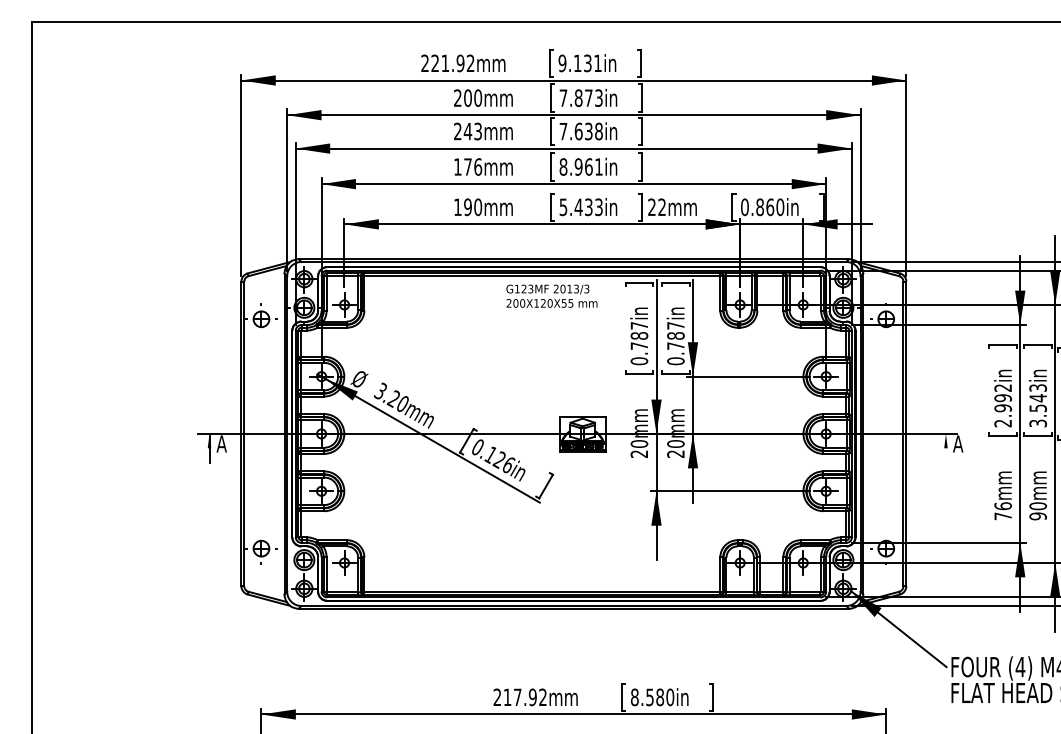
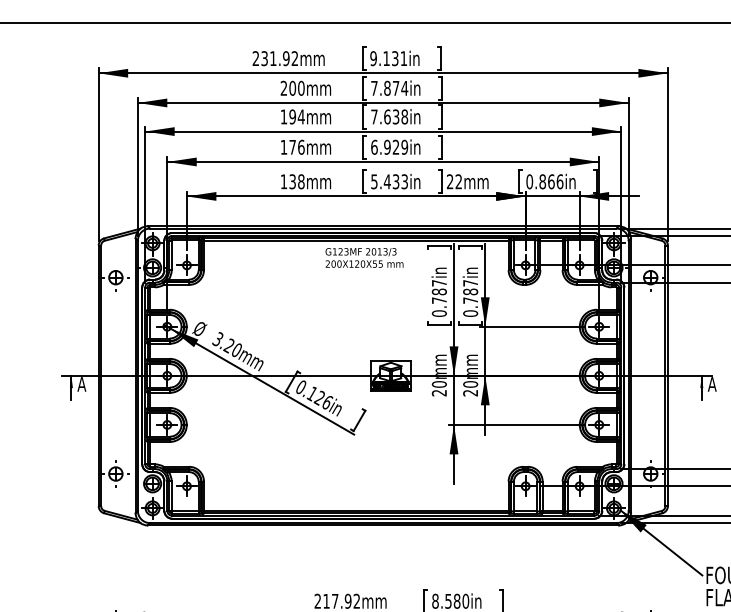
text: (434, 63) -> (263, 58), 221.92mm -> 231.92mm
text: (598, 97) -> (404, 87), 7.873in -> 7.874in
text: (468, 131) -> (293, 116), 243mm -> 194mm
text: (580, 166) -> (388, 146), 8.961in -> 6.929in
text: (473, 206) -> (297, 181), 190mm -> 138mm
text: (780, 206) -> (560, 181), 0.860in -> 0.866in
line: (945, 447) -> (701, 387), added

